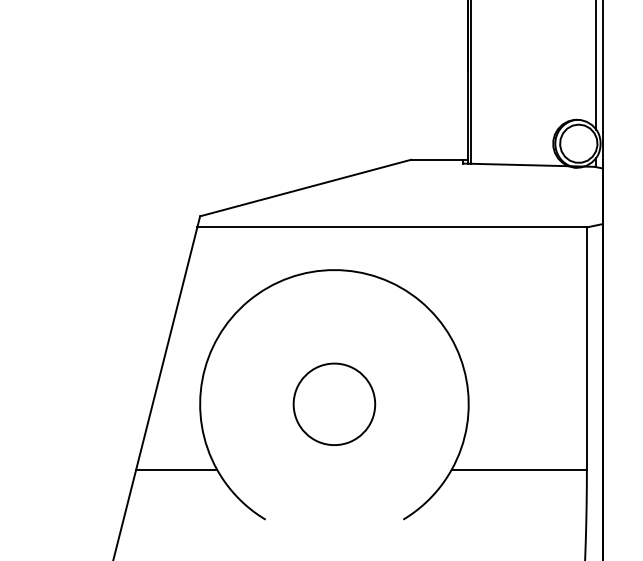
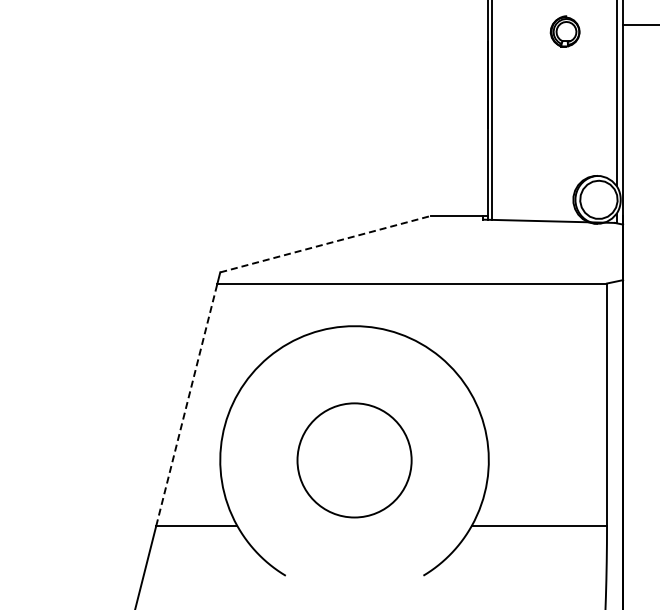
line: (306, 188) -> (326, 244), solid -> dashed
line: (166, 348) -> (186, 404), solid -> dashed
circle: (334, 404) -> (354, 460), size x1.4

